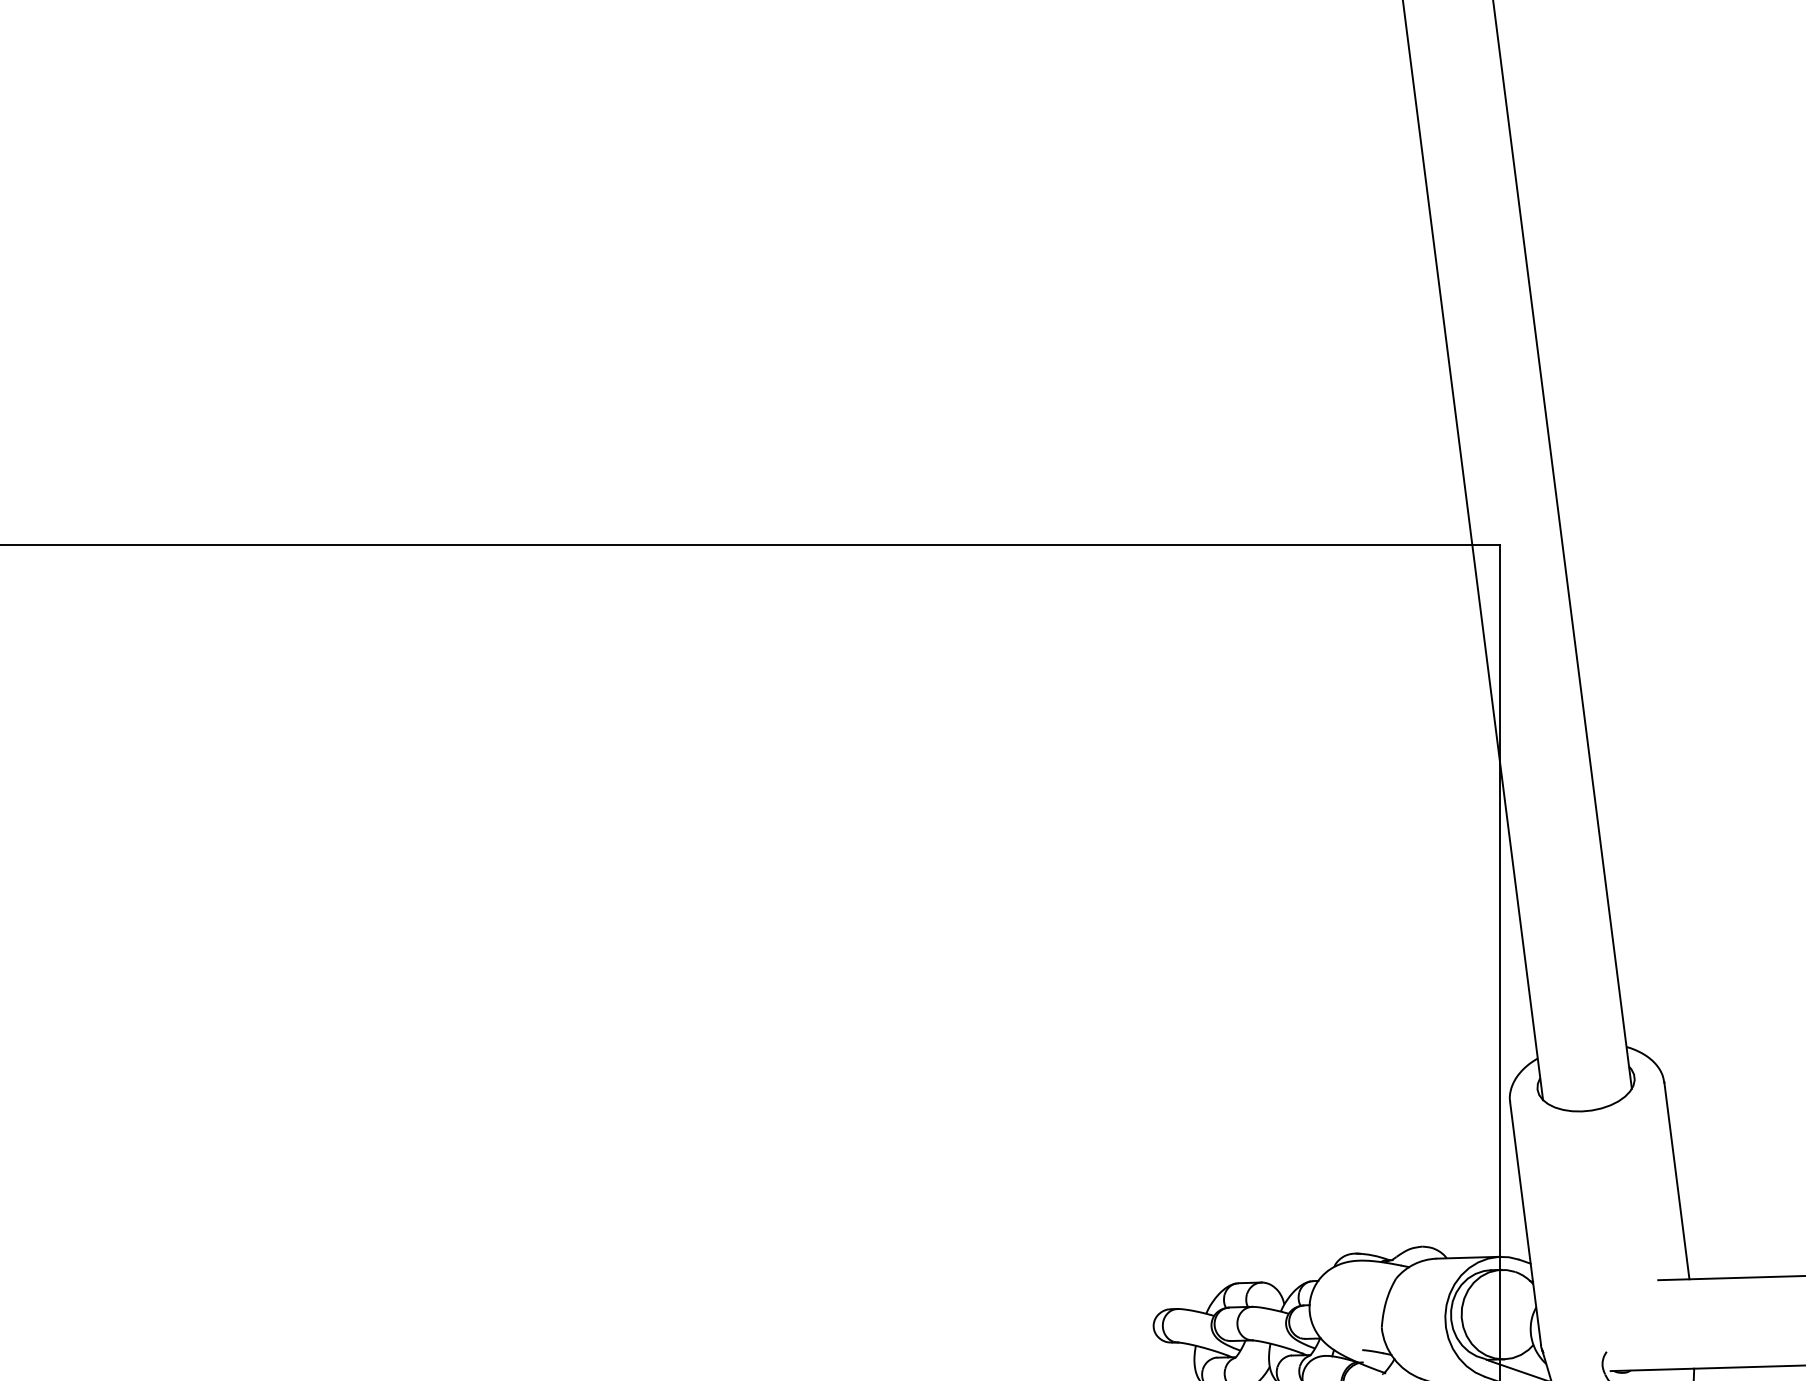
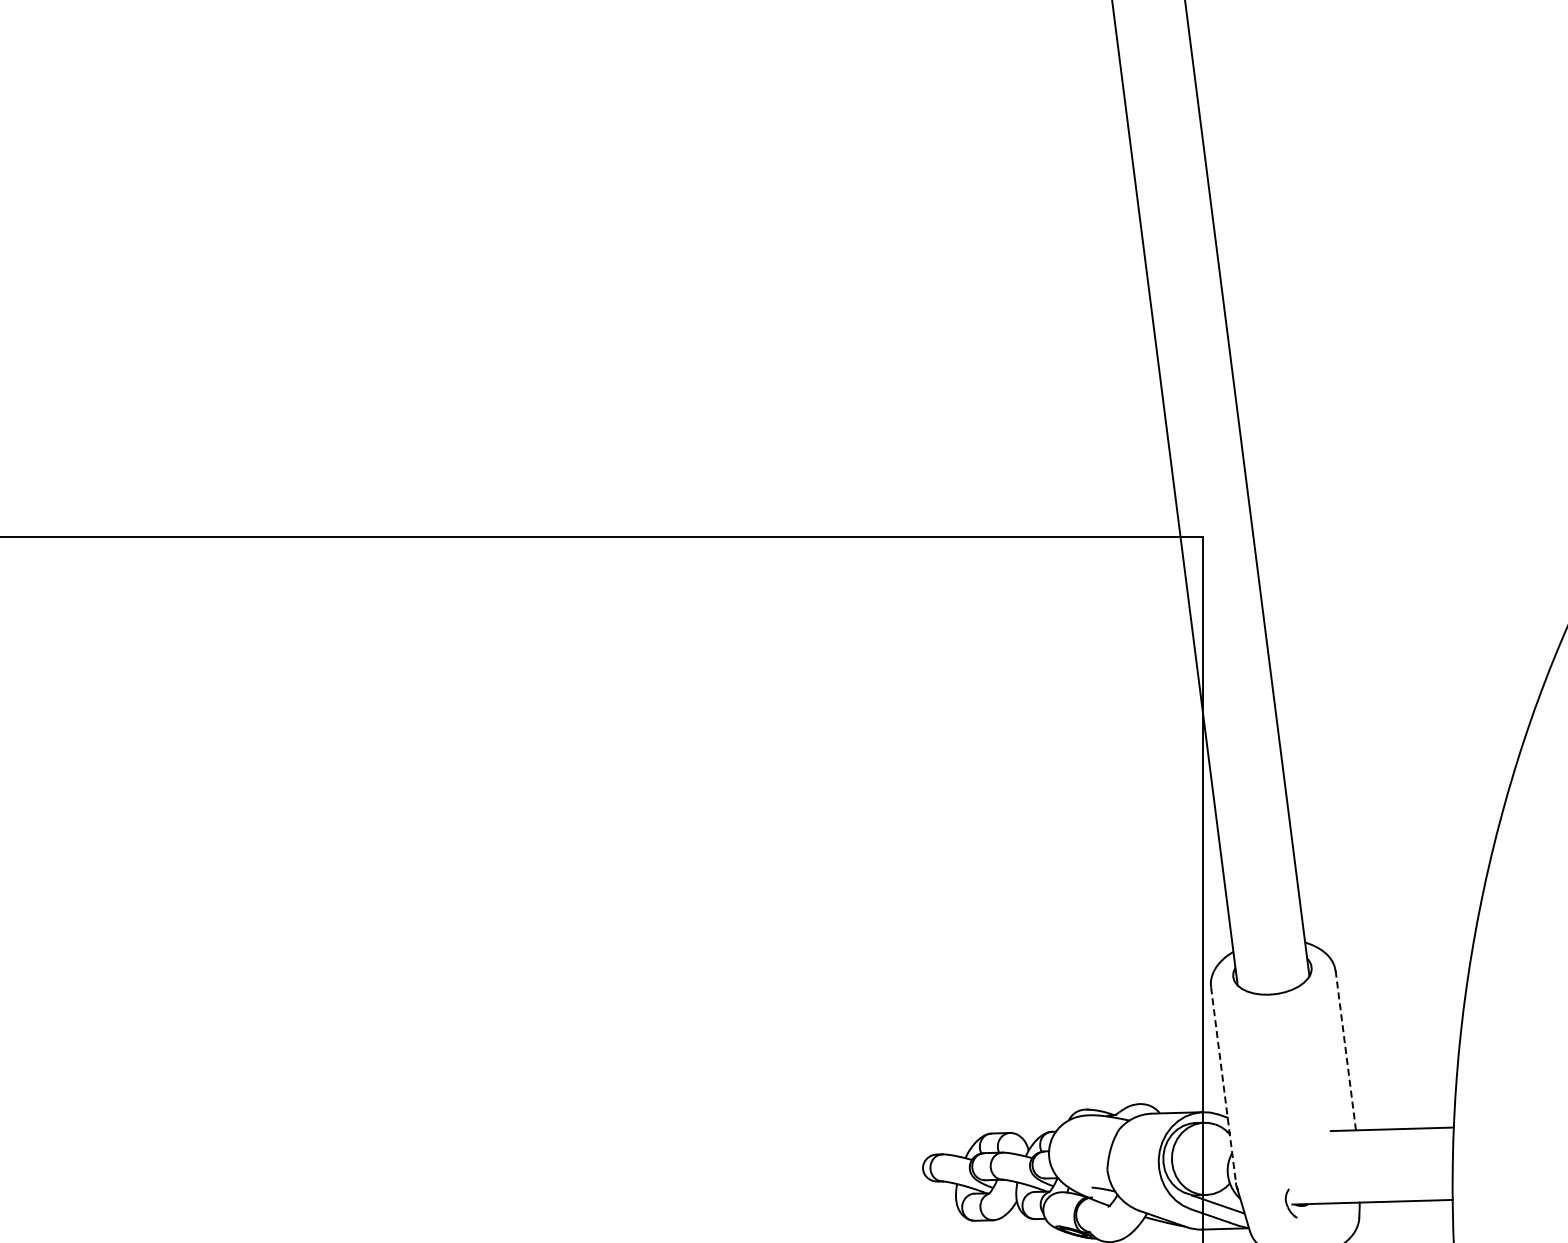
line: (1676, 1180) -> (1345, 1050), solid -> dashed
line: (1525, 1223) -> (1223, 1085), solid -> dashed

